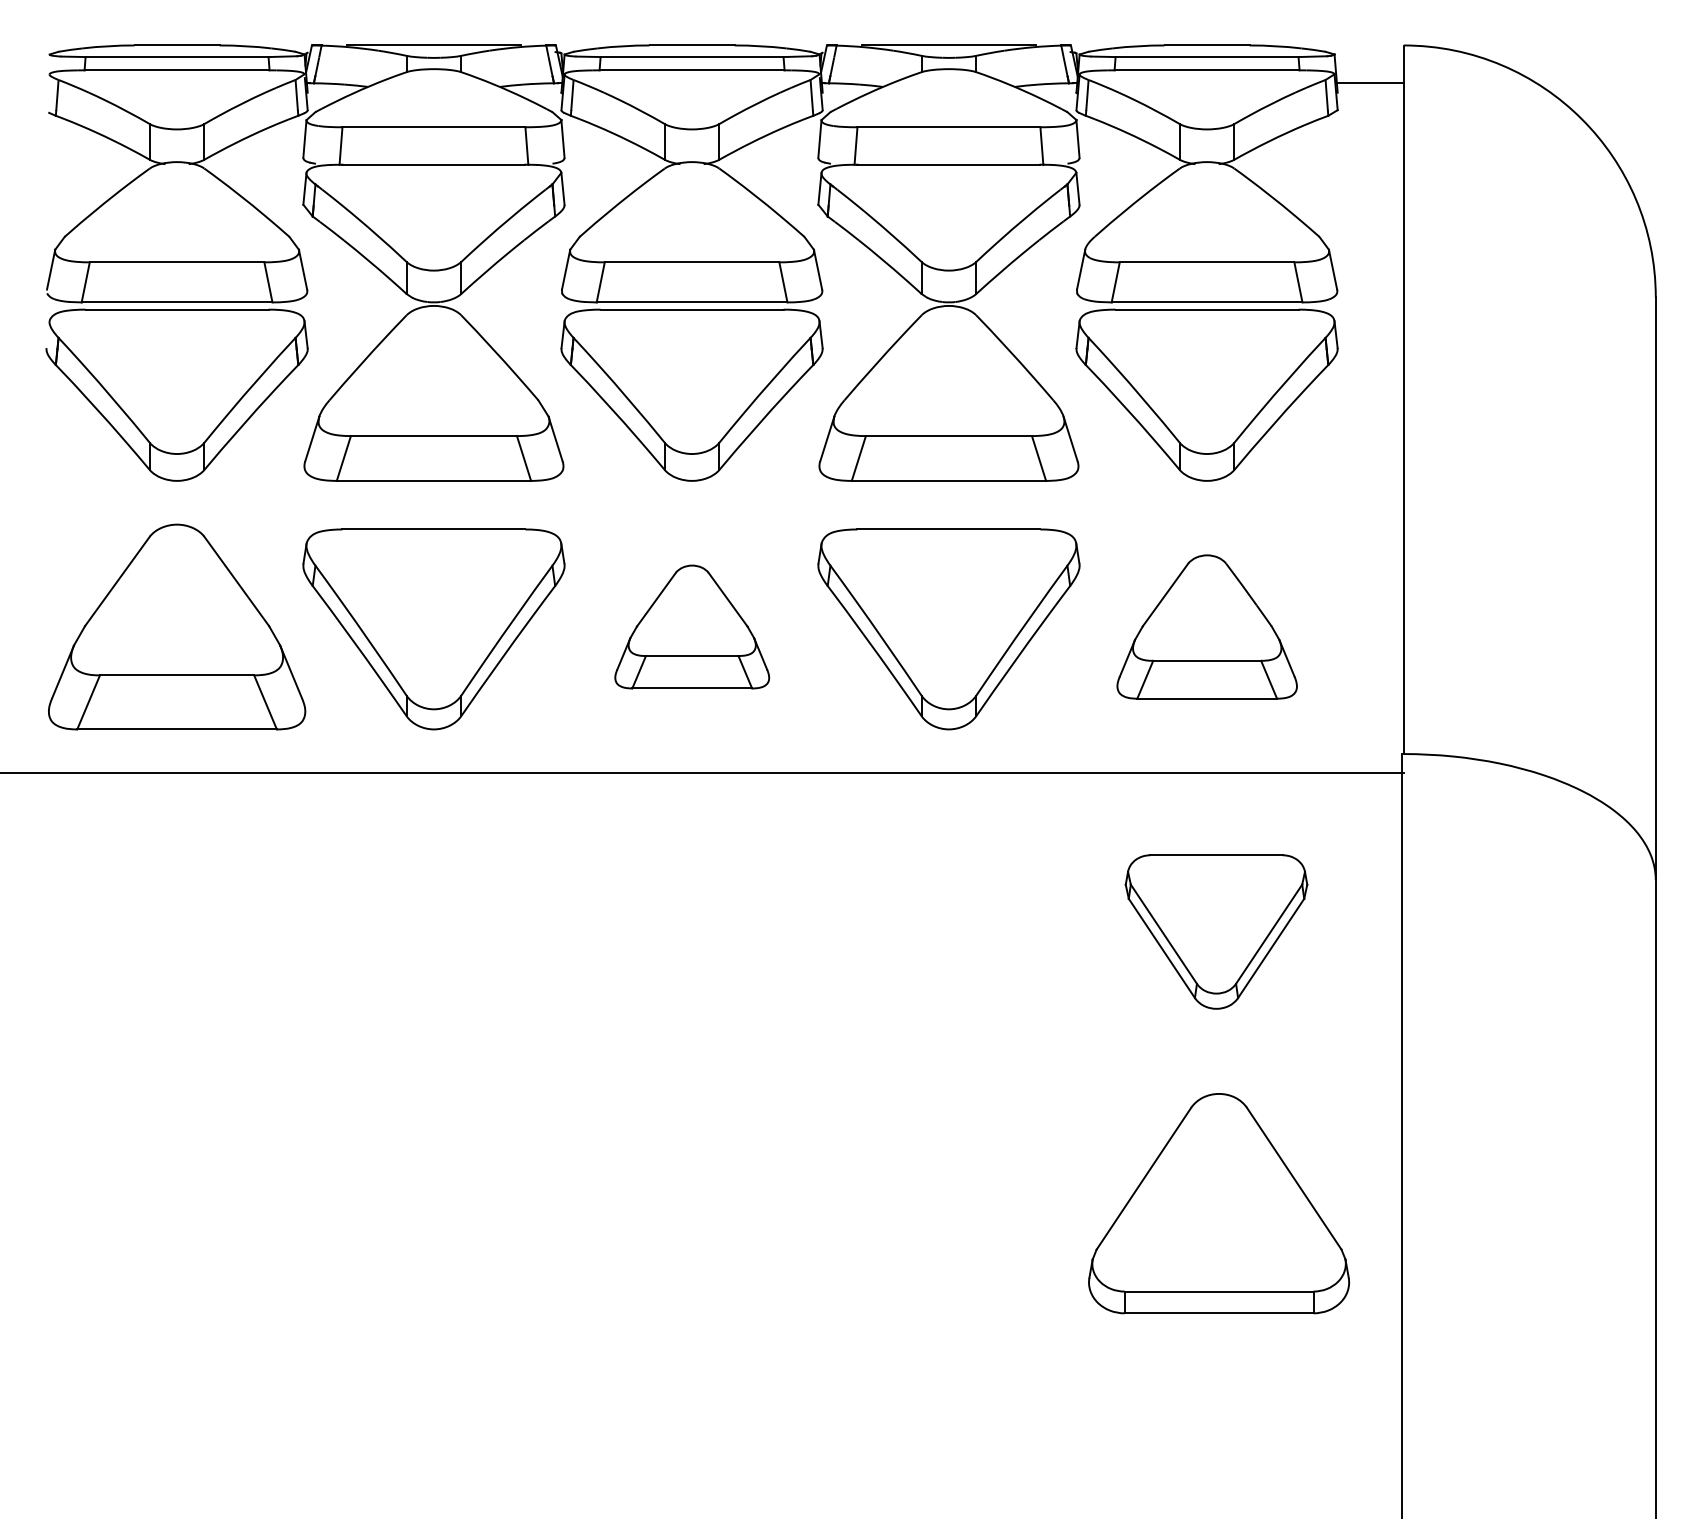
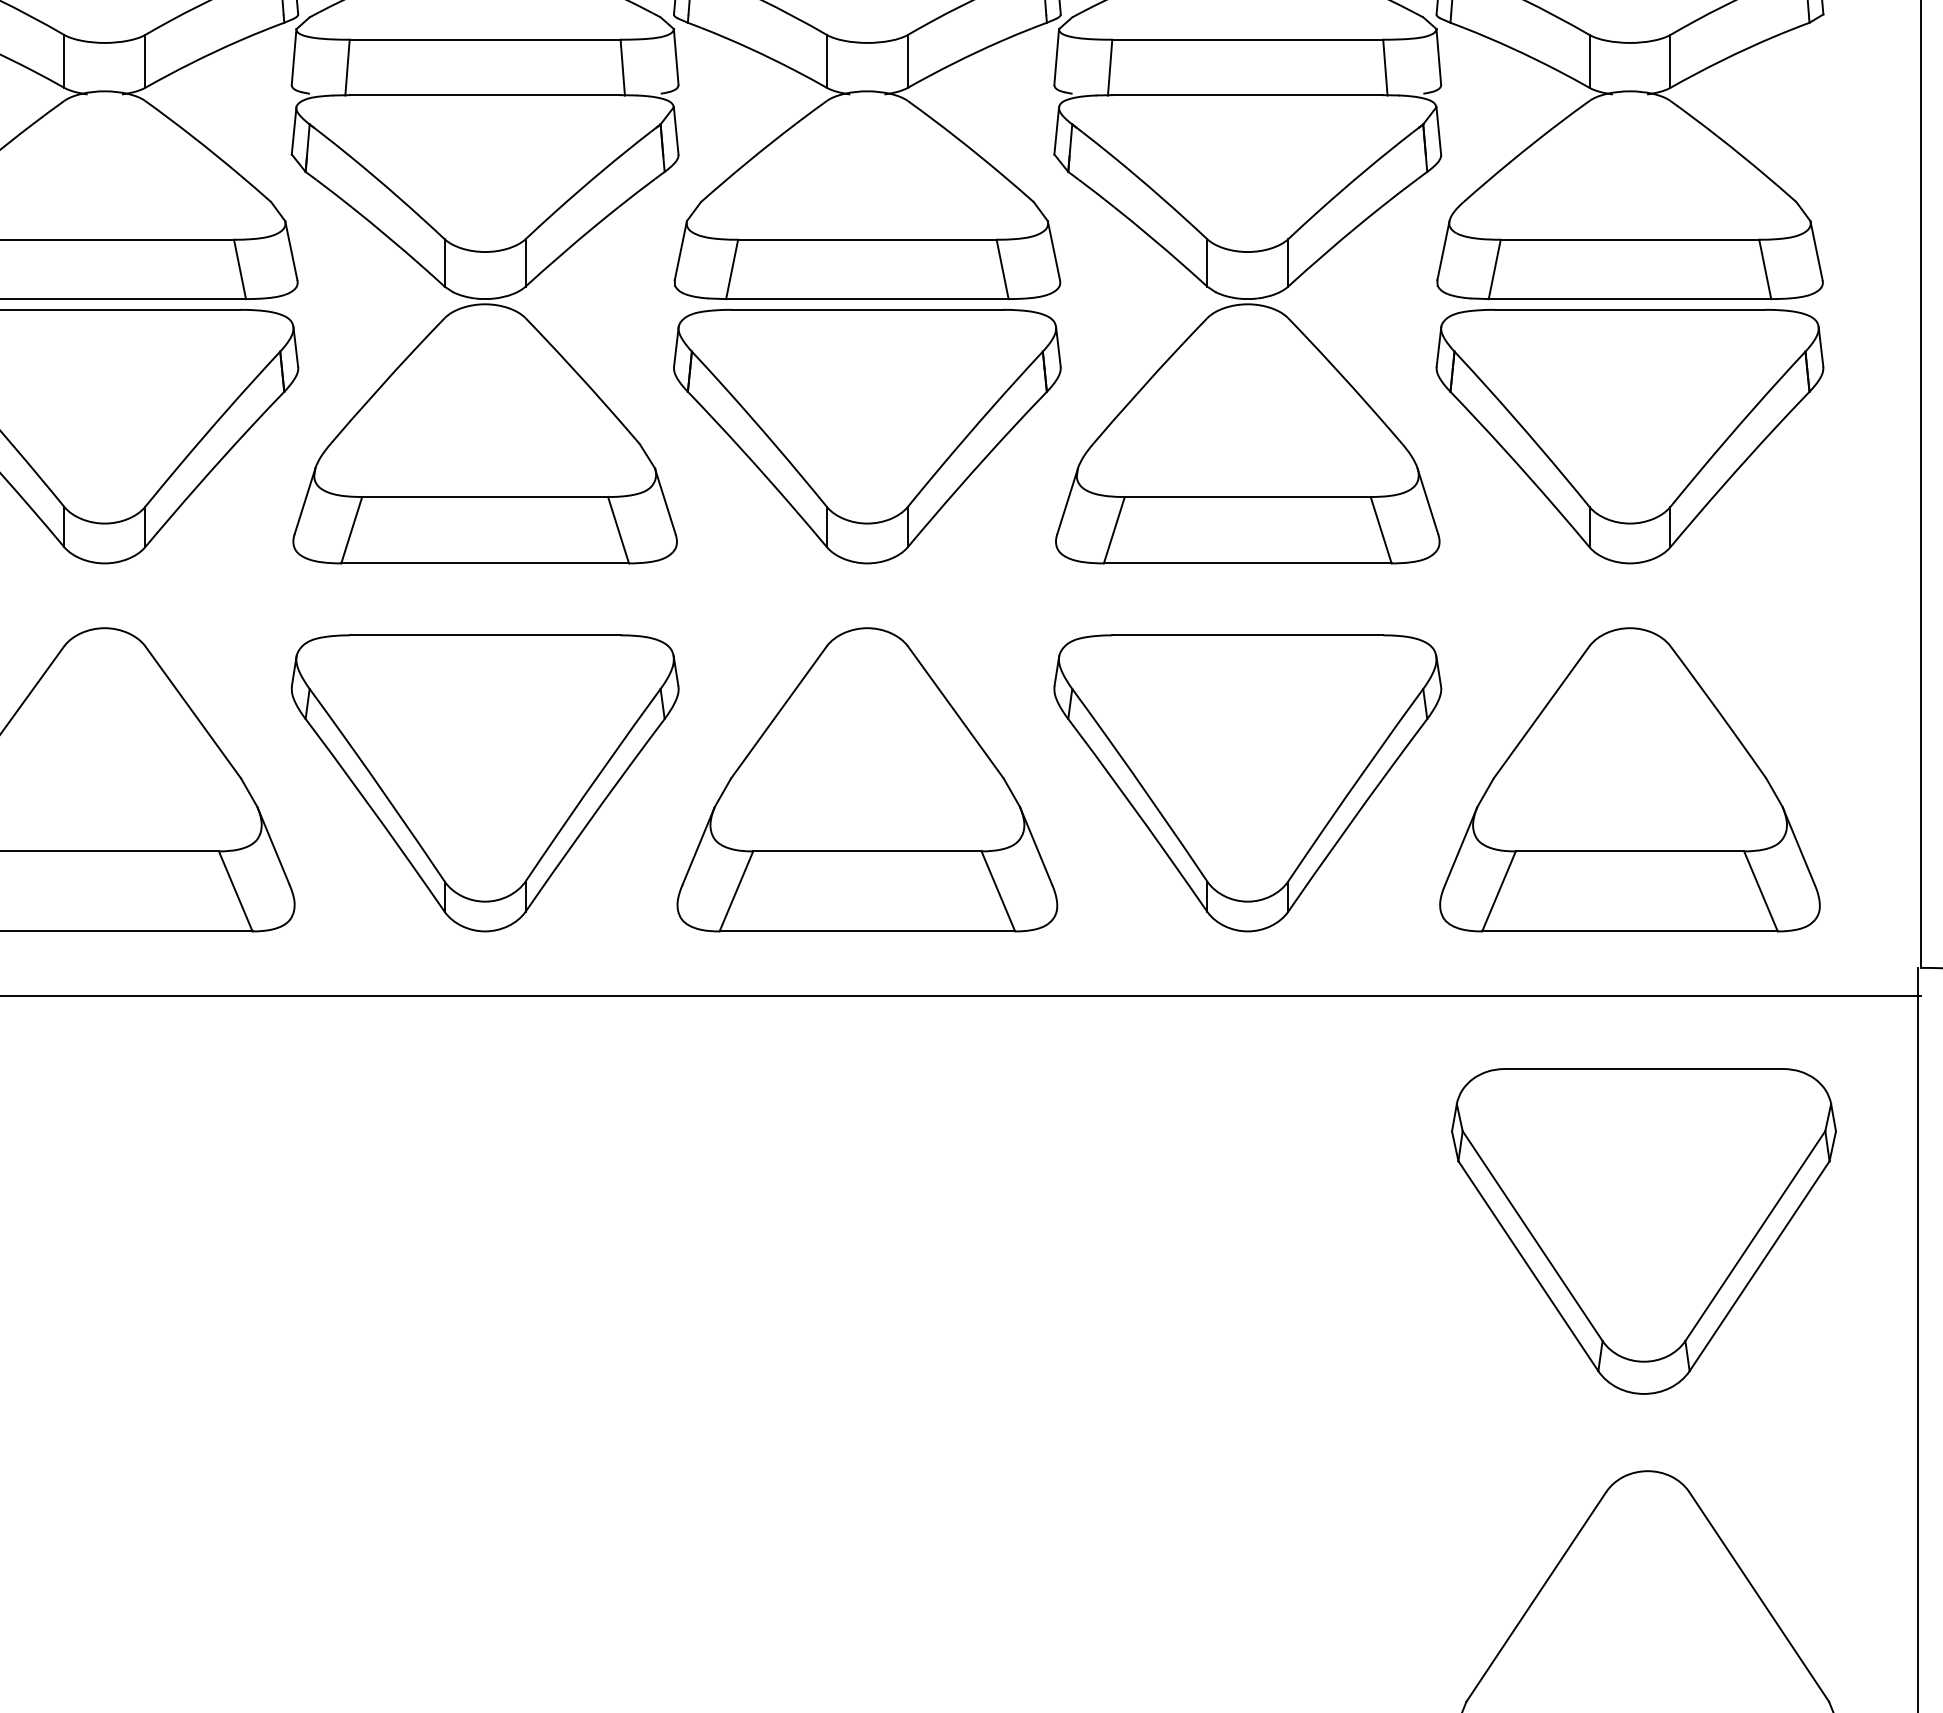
part: (692, 626) -> (868, 779), size x1.67
part: (1207, 626) -> (1630, 779), size x1.43
part: (1216, 931) -> (1643, 1230), size x1.43

